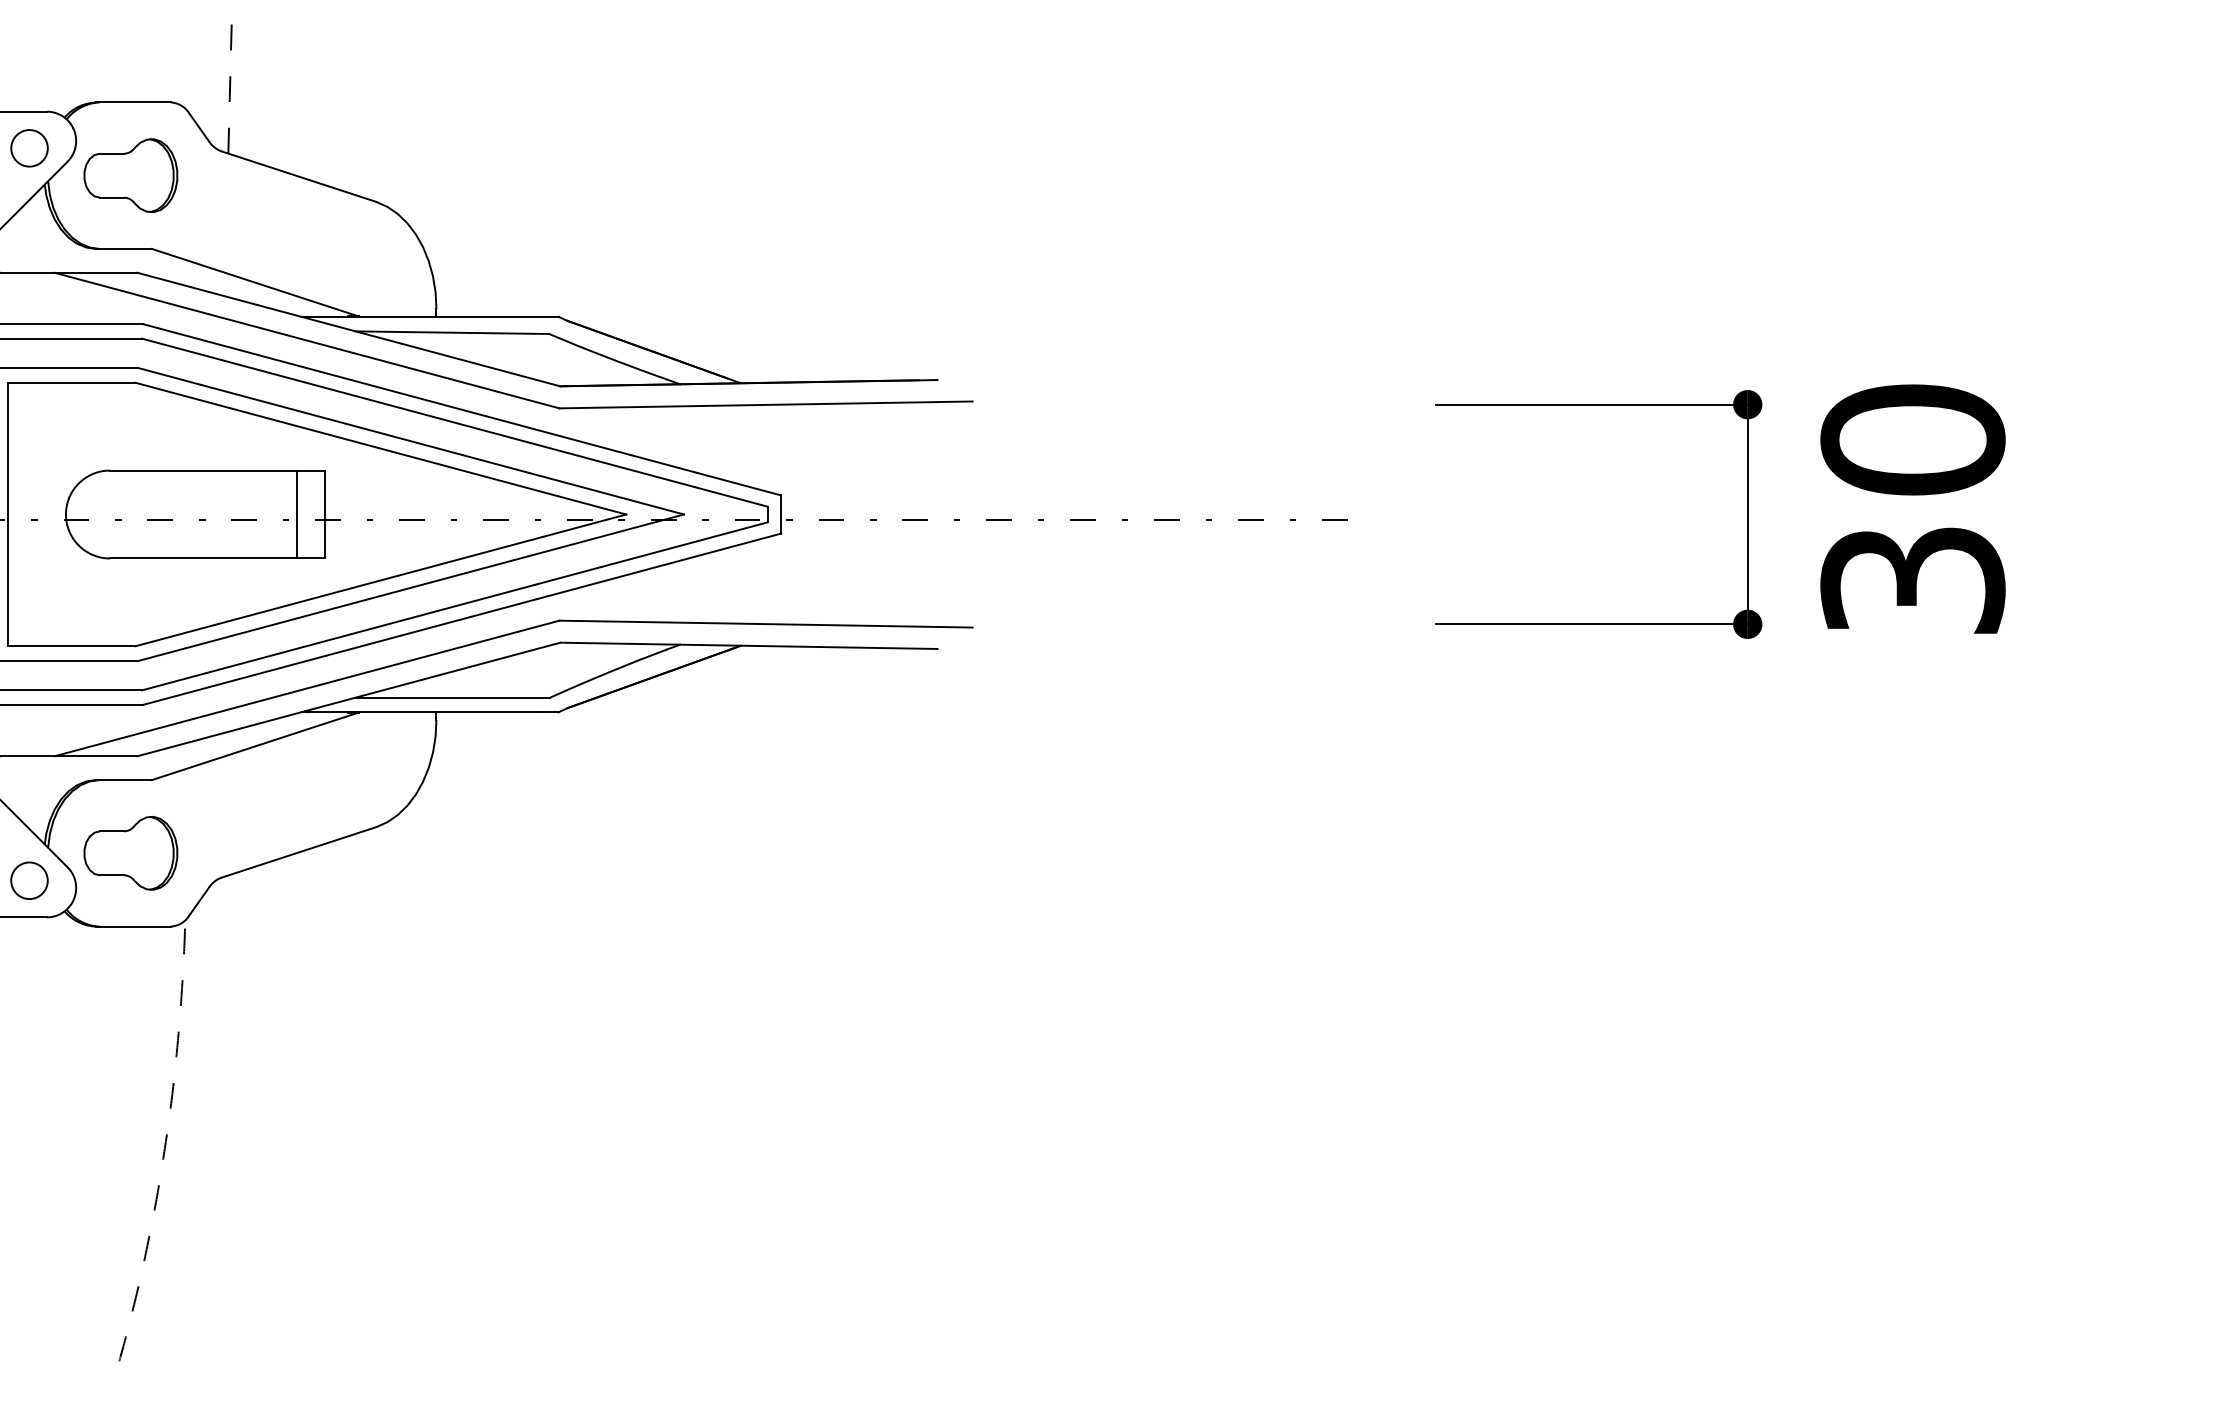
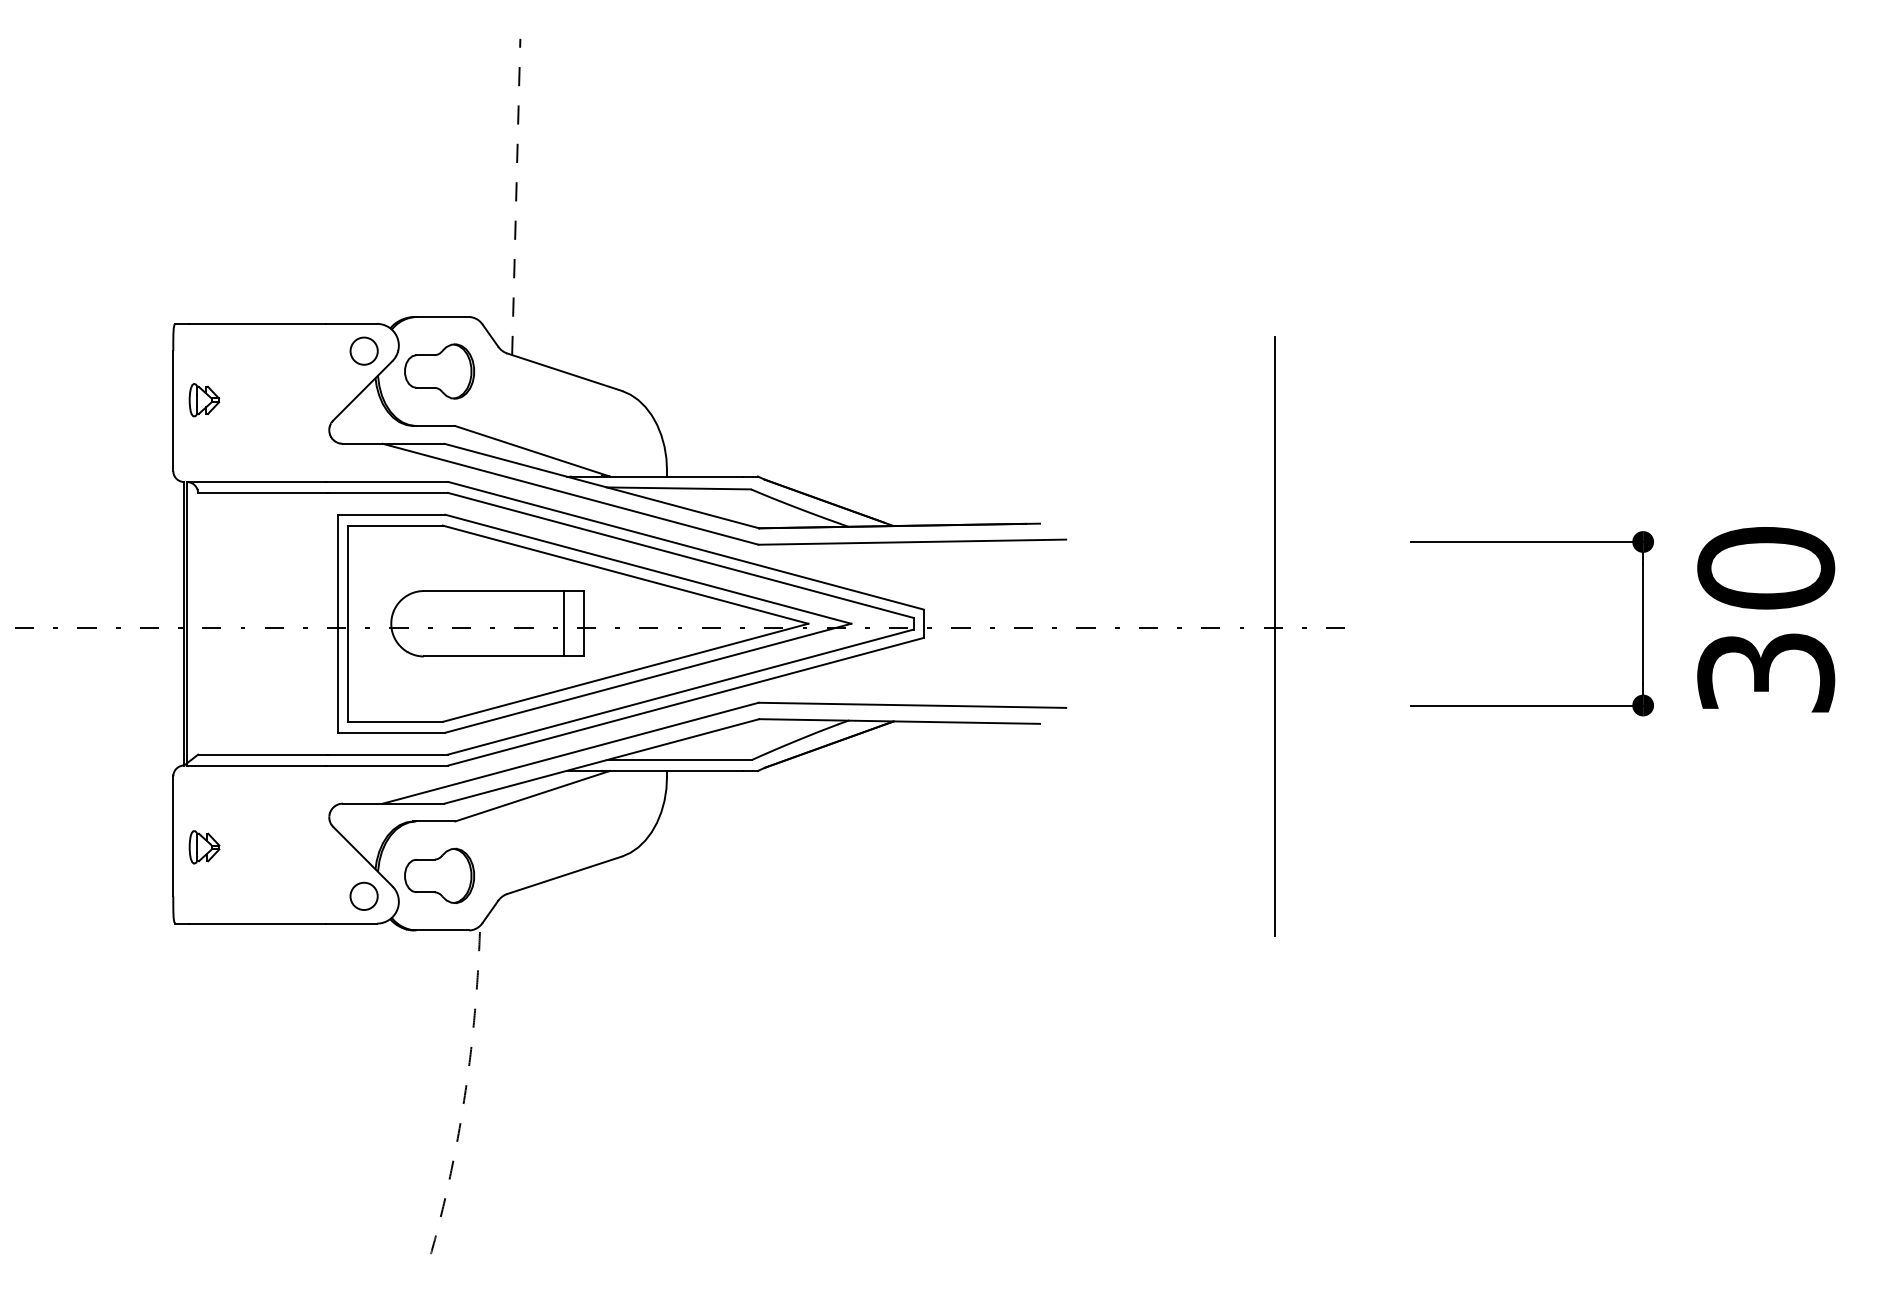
line: (1253, 531) -> (1275, 636), added

